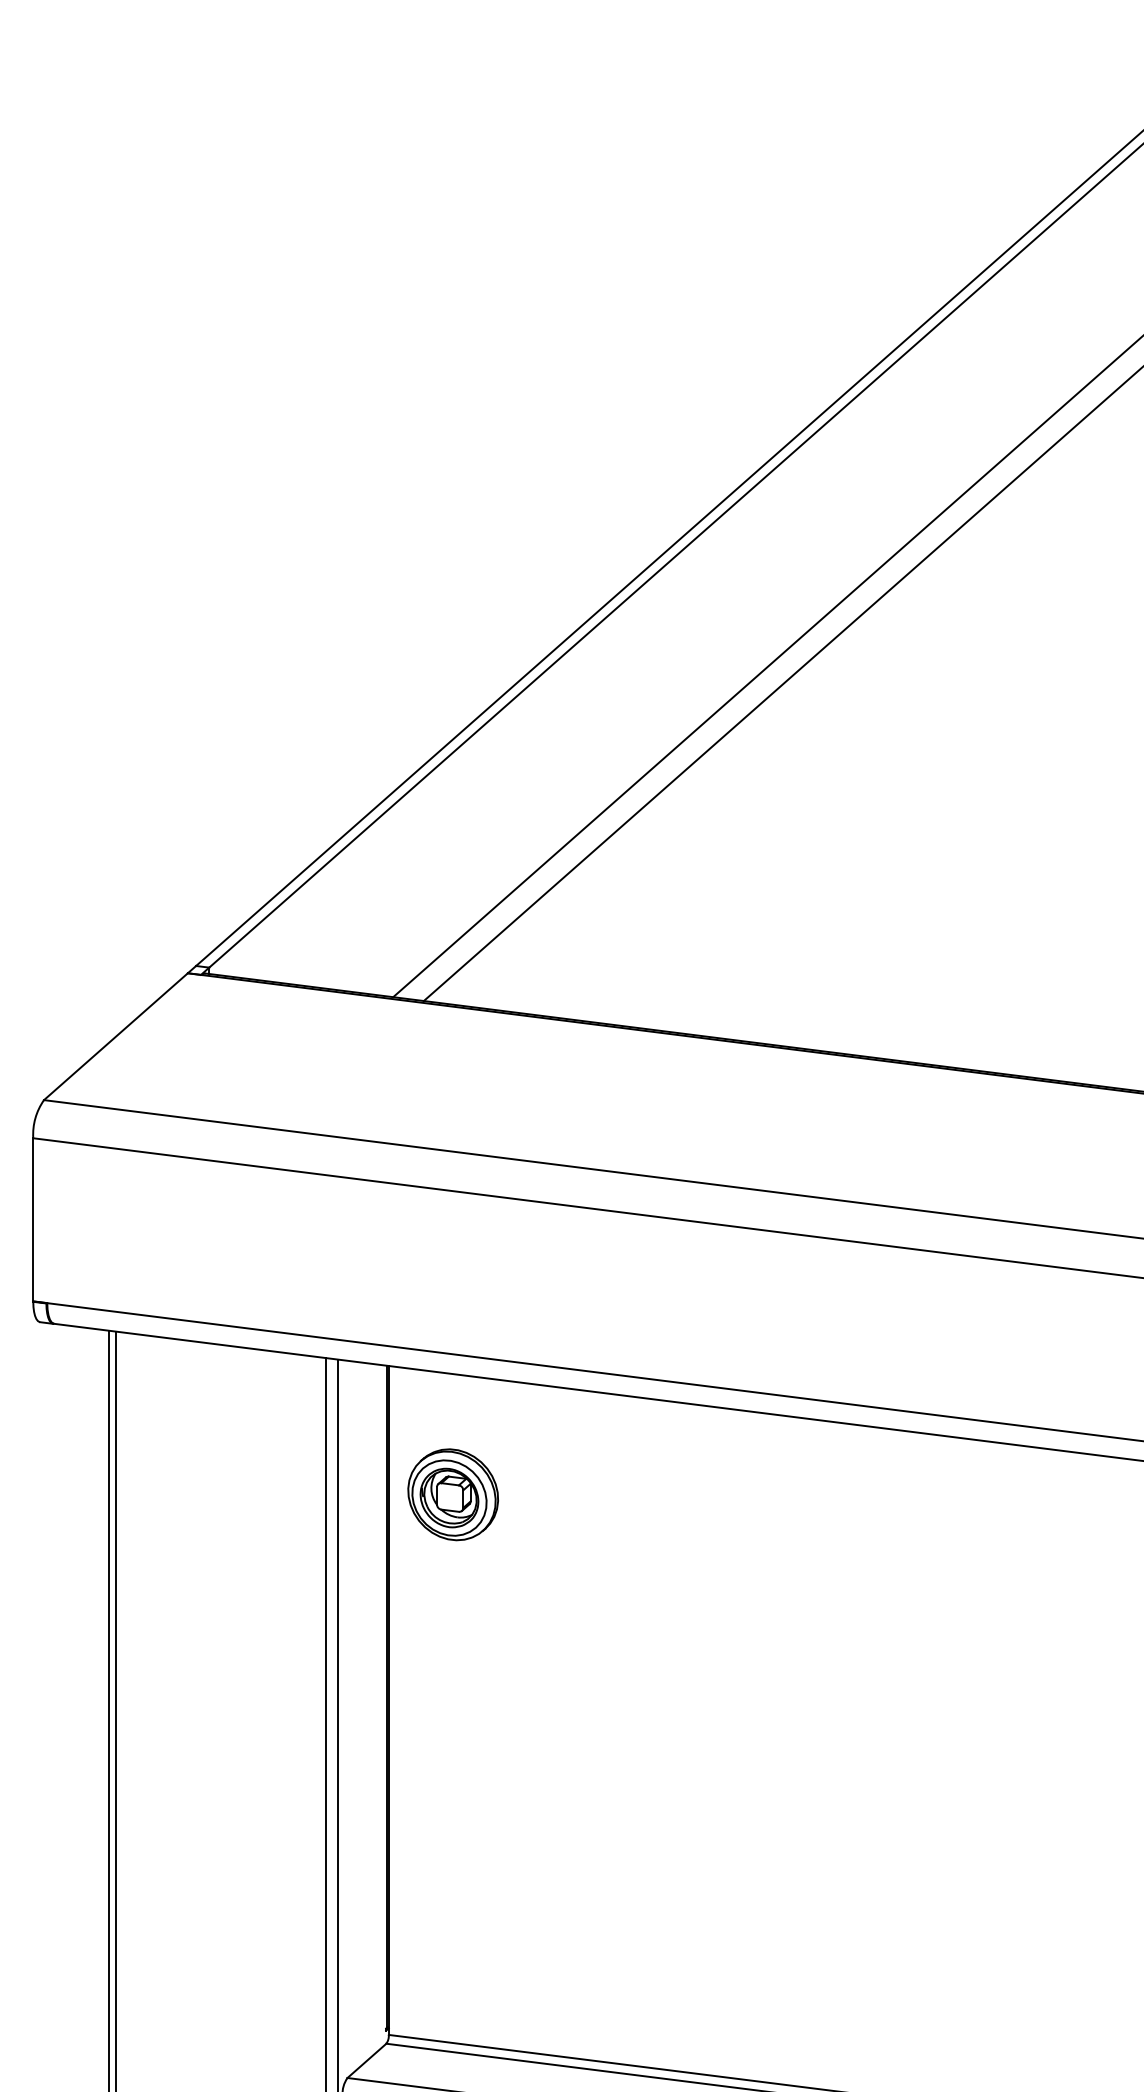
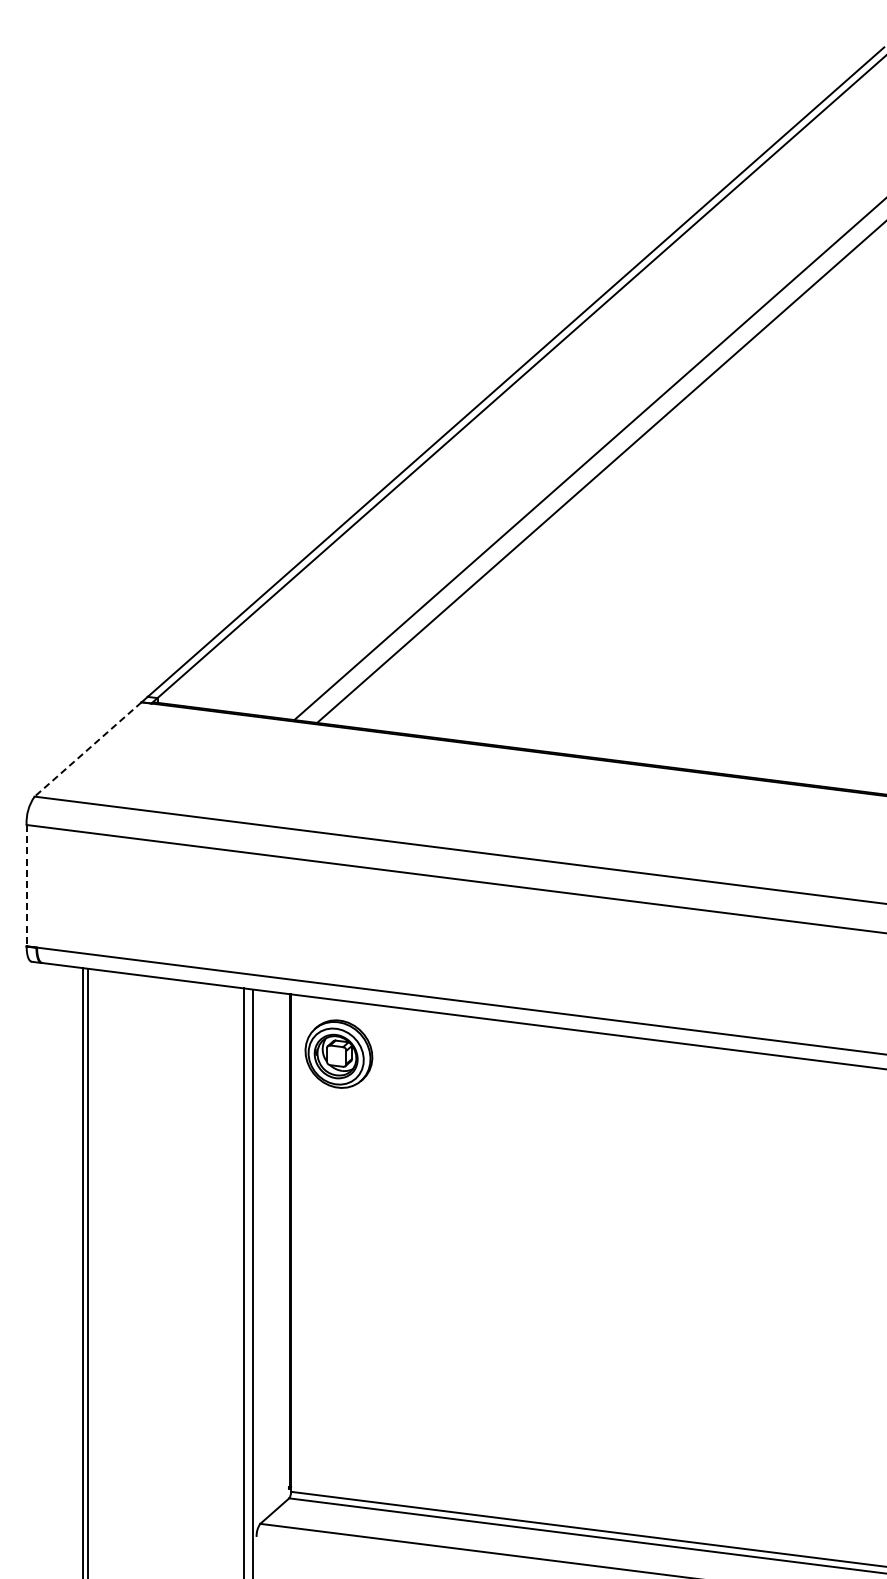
line: (115, 1036) -> (87, 749), solid -> dashed
line: (33, 1219) -> (26, 885), solid -> dashed
part: (452, 1493) -> (338, 1053), moved

